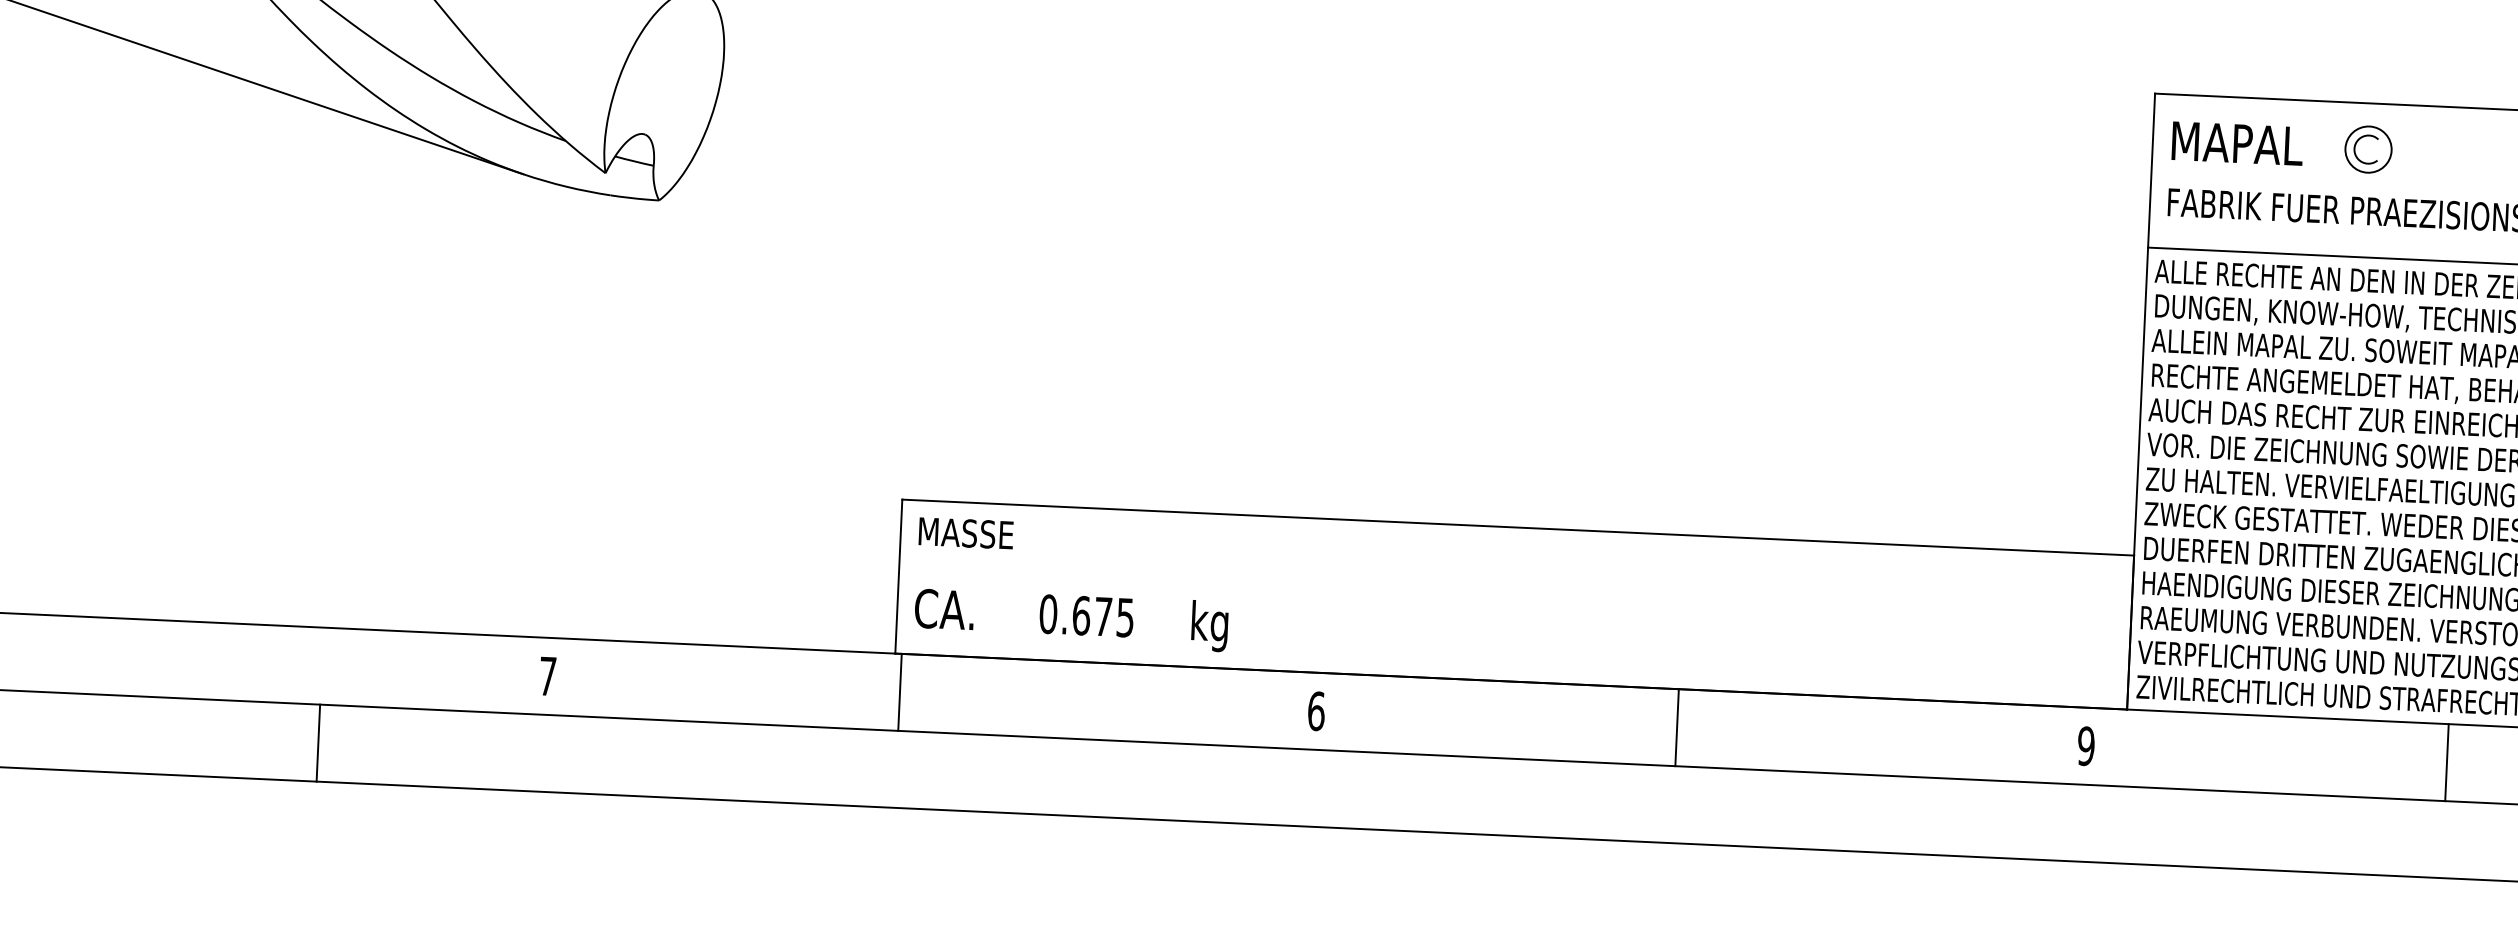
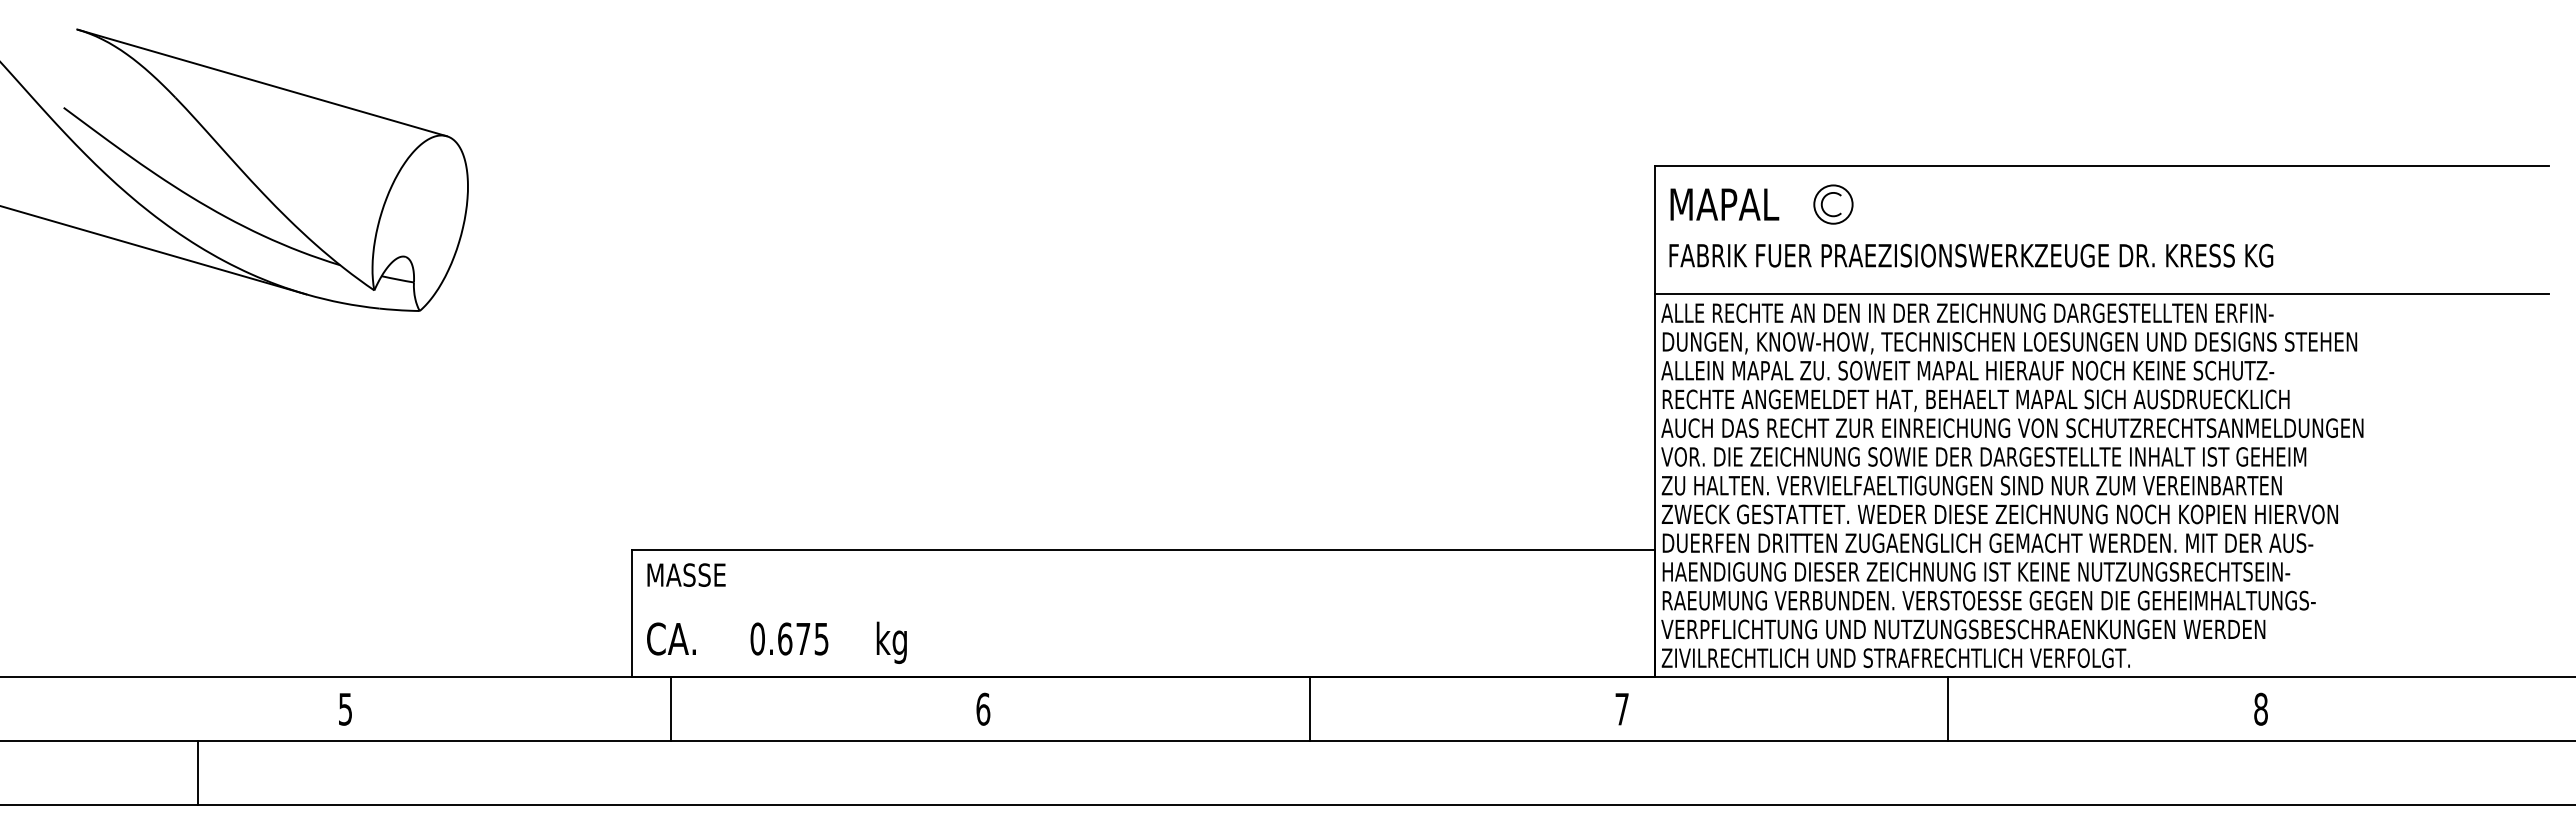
text: (547, 676) -> (345, 709), 7 -> 5
line: (899, 692) -> (670, 709), moved
line: (1676, 727) -> (1309, 709), moved
line: (317, 743) -> (197, 773), moved
text: (2085, 745) -> (1621, 708), 9 -> 7
line: (2447, 762) -> (1948, 709), moved

